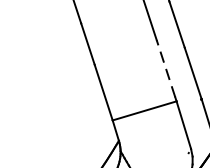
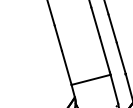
line: (165, 68) -> (104, 54), dashed -> solid

